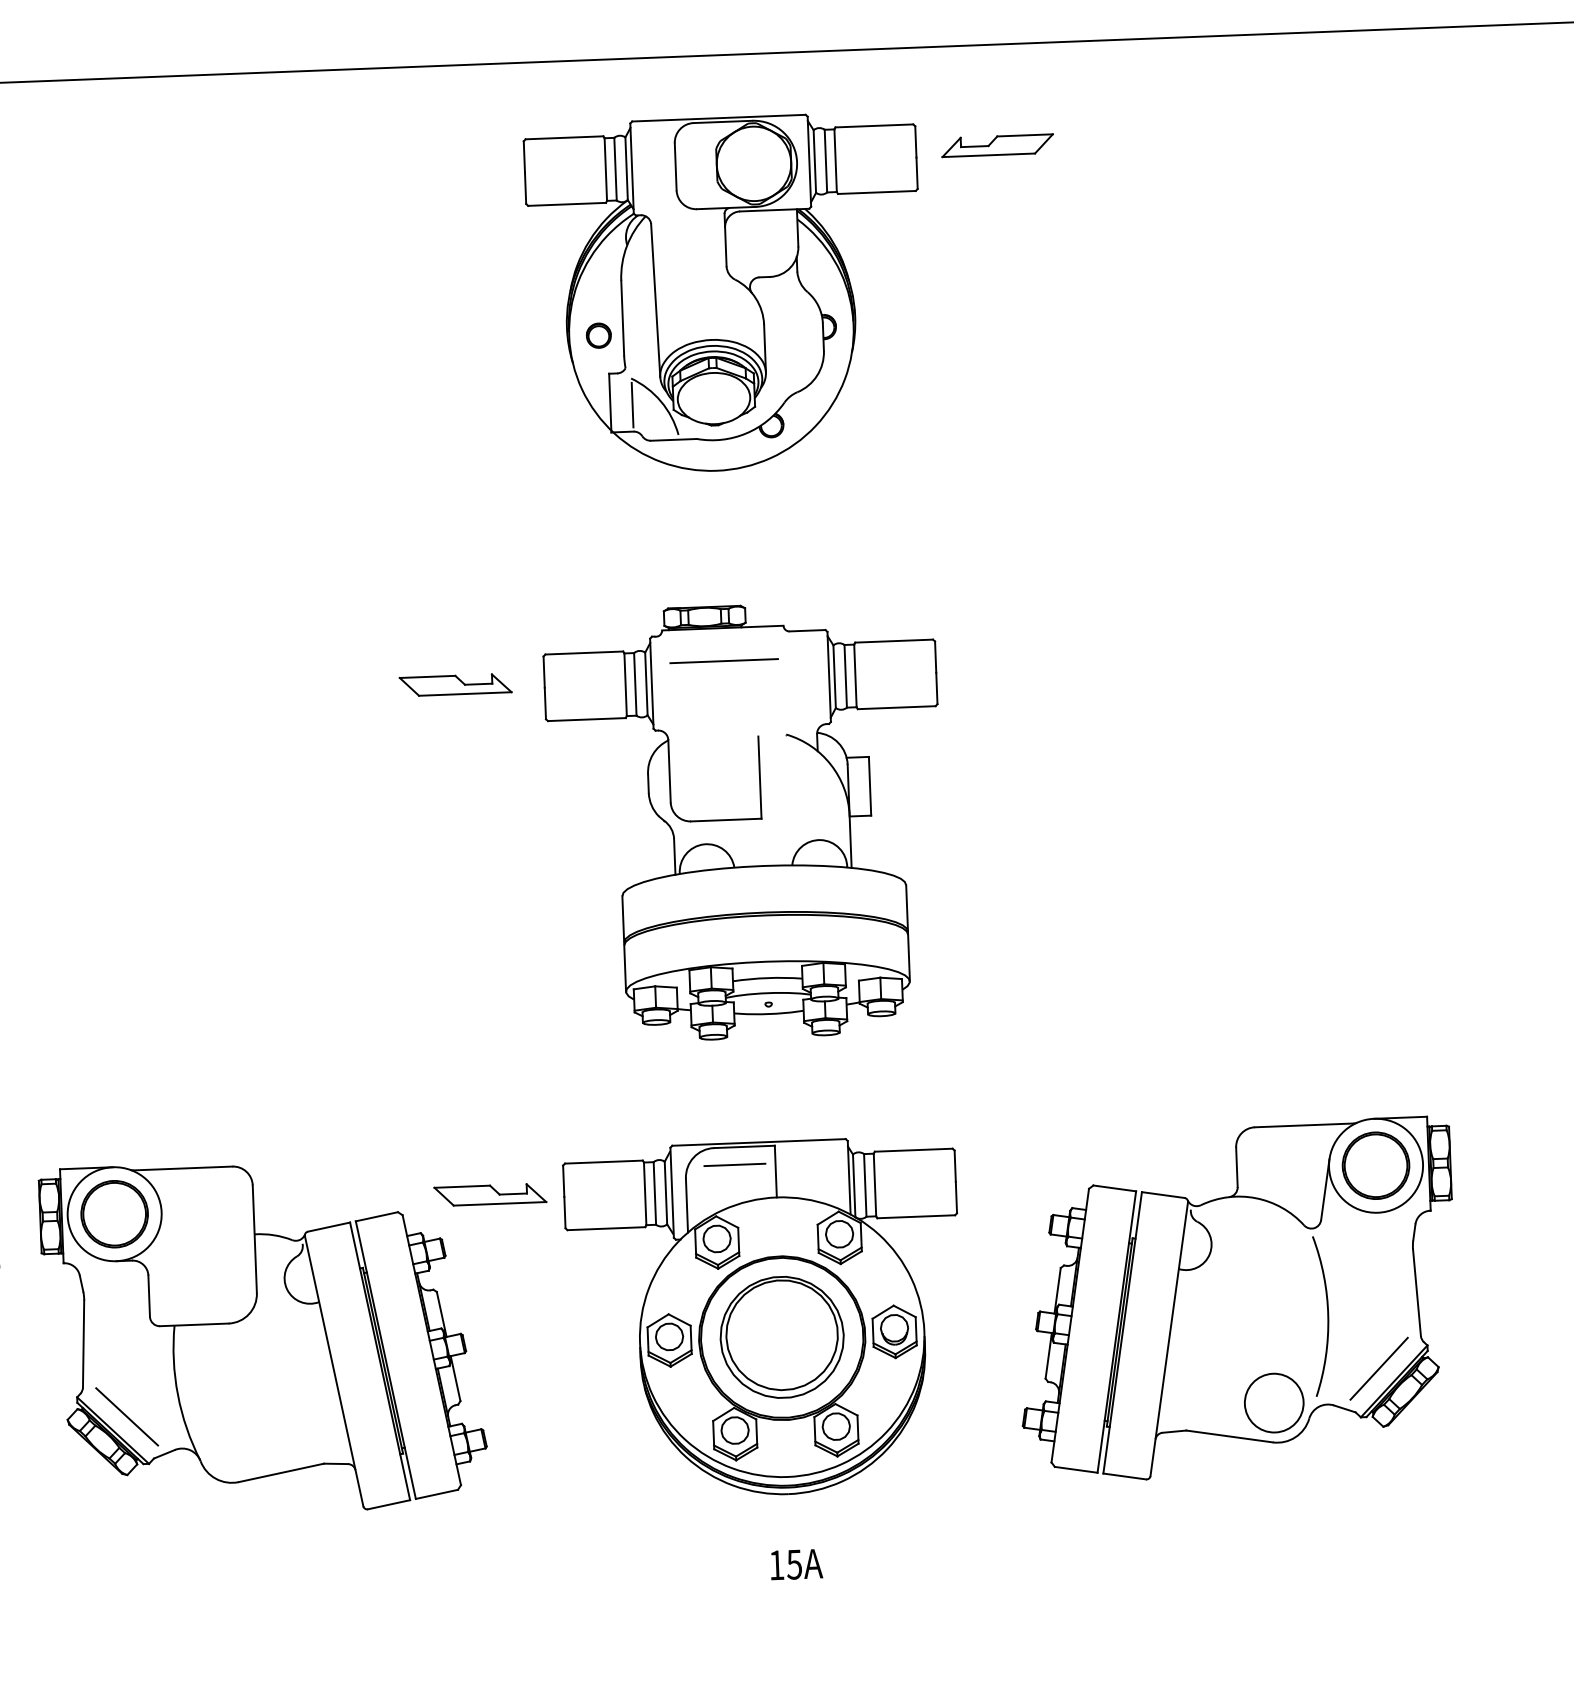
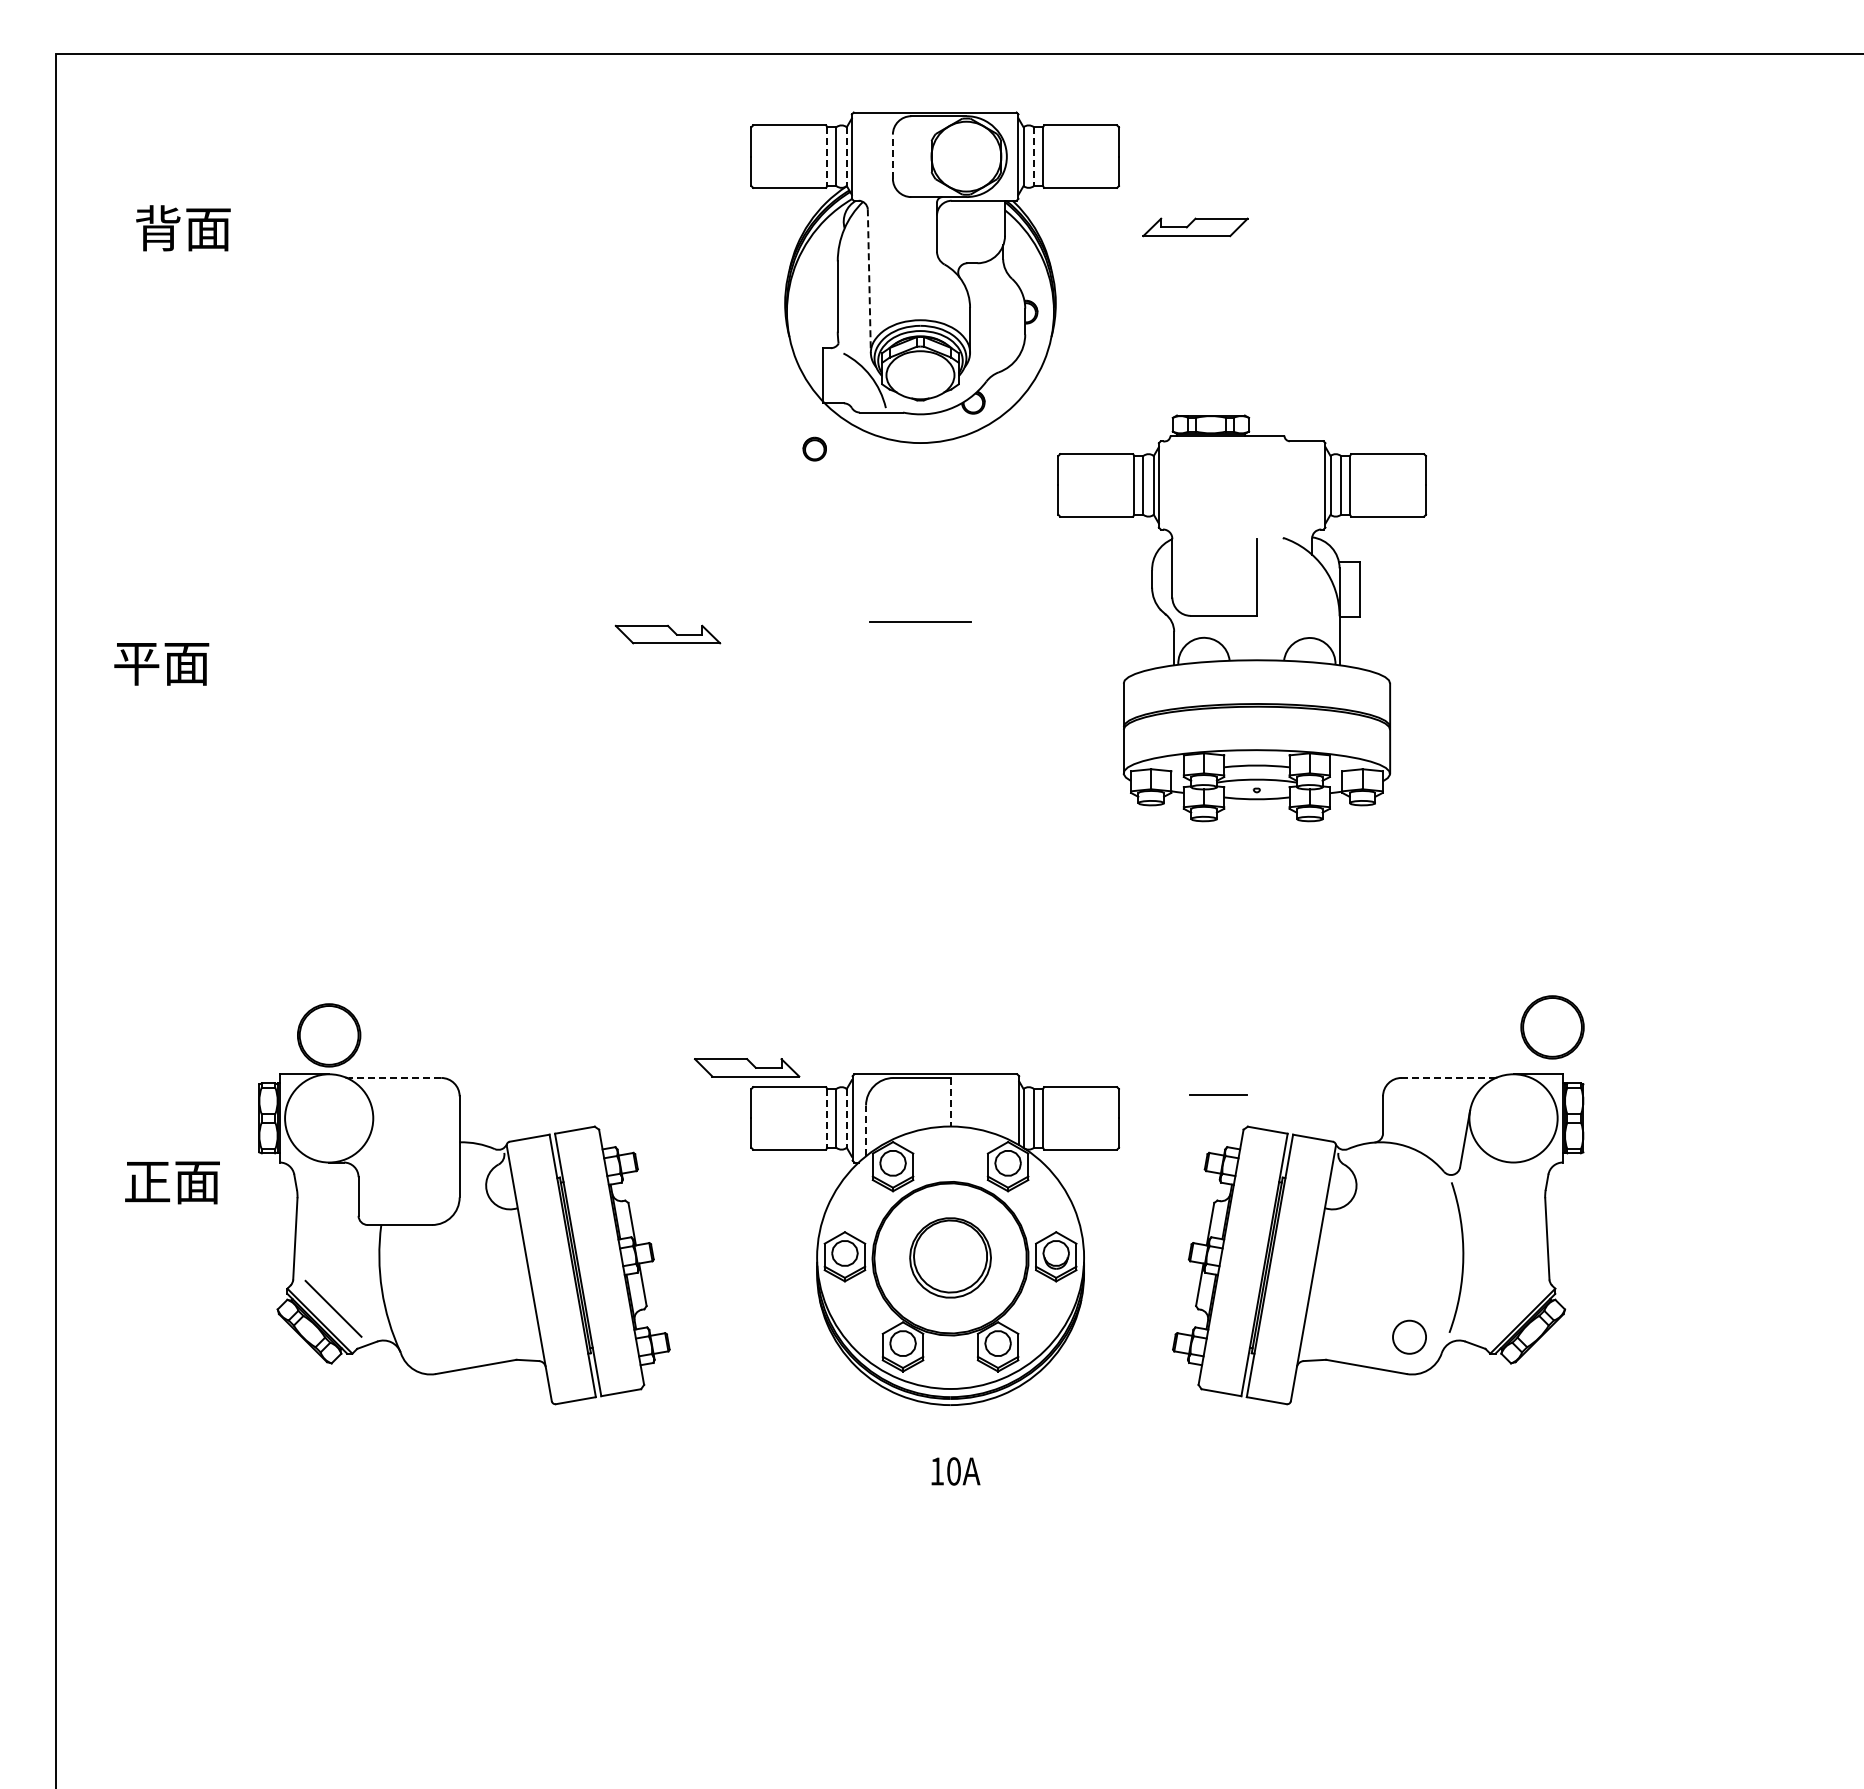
part: (997, 145) -> (1195, 227), moved
line: (825, 162) -> (1033, 157), solid -> dashed
line: (675, 166) -> (892, 156), solid -> dashed
line: (626, 169) -> (846, 157), solid -> dashed
line: (606, 170) -> (827, 157), solid -> dashed
line: (655, 300) -> (869, 281), solid -> dashed
part: (598, 335) -> (814, 448), moved
line: (632, 405) -> (843, 378), removed
part: (745, 822) -> (1241, 618), moved
line: (1305, 1124) -> (1448, 1077), solid -> dashed
line: (734, 1164) -> (1218, 1094), moved
part: (1376, 1165) -> (1552, 1027), moved
line: (182, 1167) -> (394, 1077), solid -> dashed
line: (775, 1171) -> (950, 1102), solid -> dashed
line: (645, 1193) -> (827, 1118), solid -> dashed
line: (665, 1193) -> (846, 1118), solid -> dashed
part: (490, 1194) -> (747, 1067), moved
line: (687, 1205) -> (866, 1130), solid -> dashed
part: (115, 1214) -> (329, 1035), moved
part: (782, 1336) -> (950, 1257), size x0.7
line: (1379, 1368) -> (1509, 1308), removed
circle: (1274, 1402) -> (1409, 1336), size x0.6
text: (794, 1564) -> (953, 1471), 15A -> 10A

